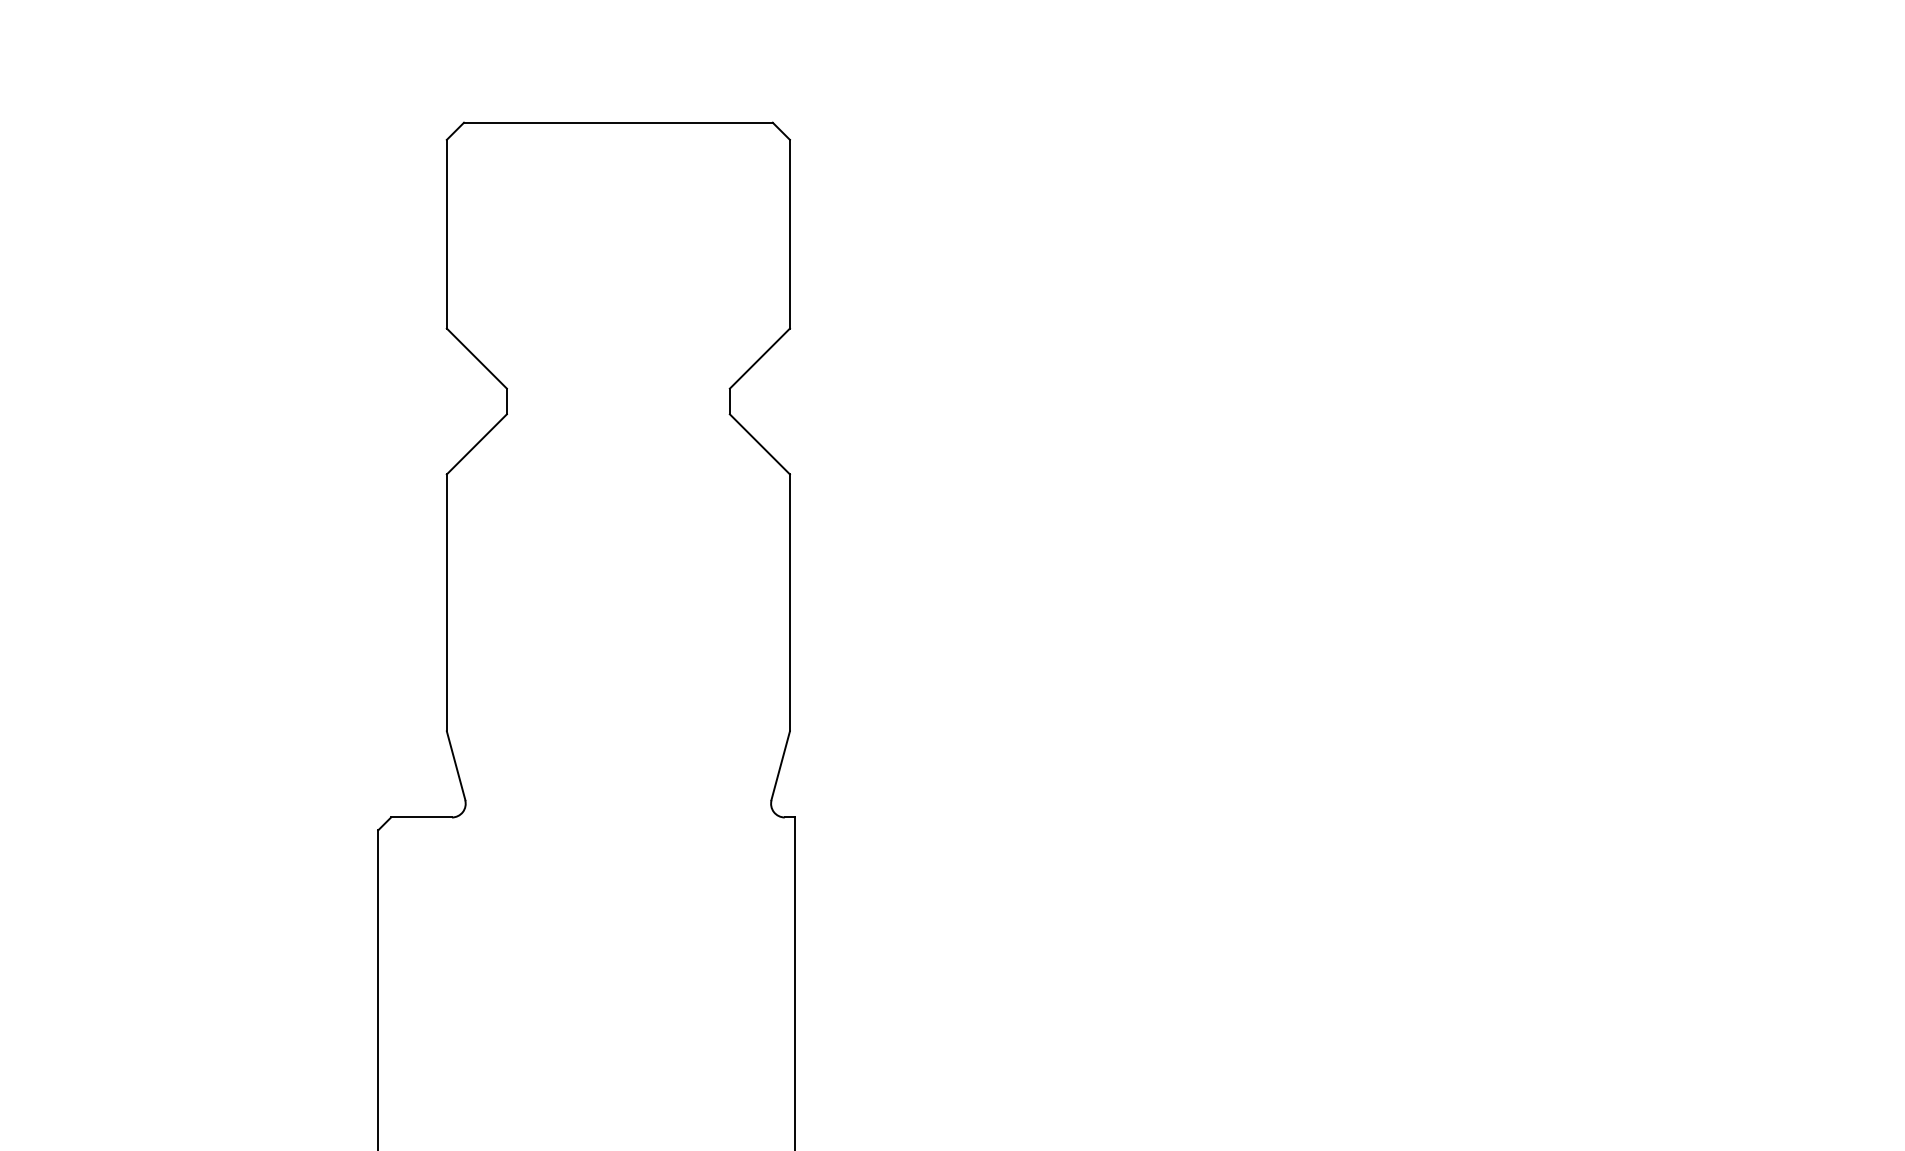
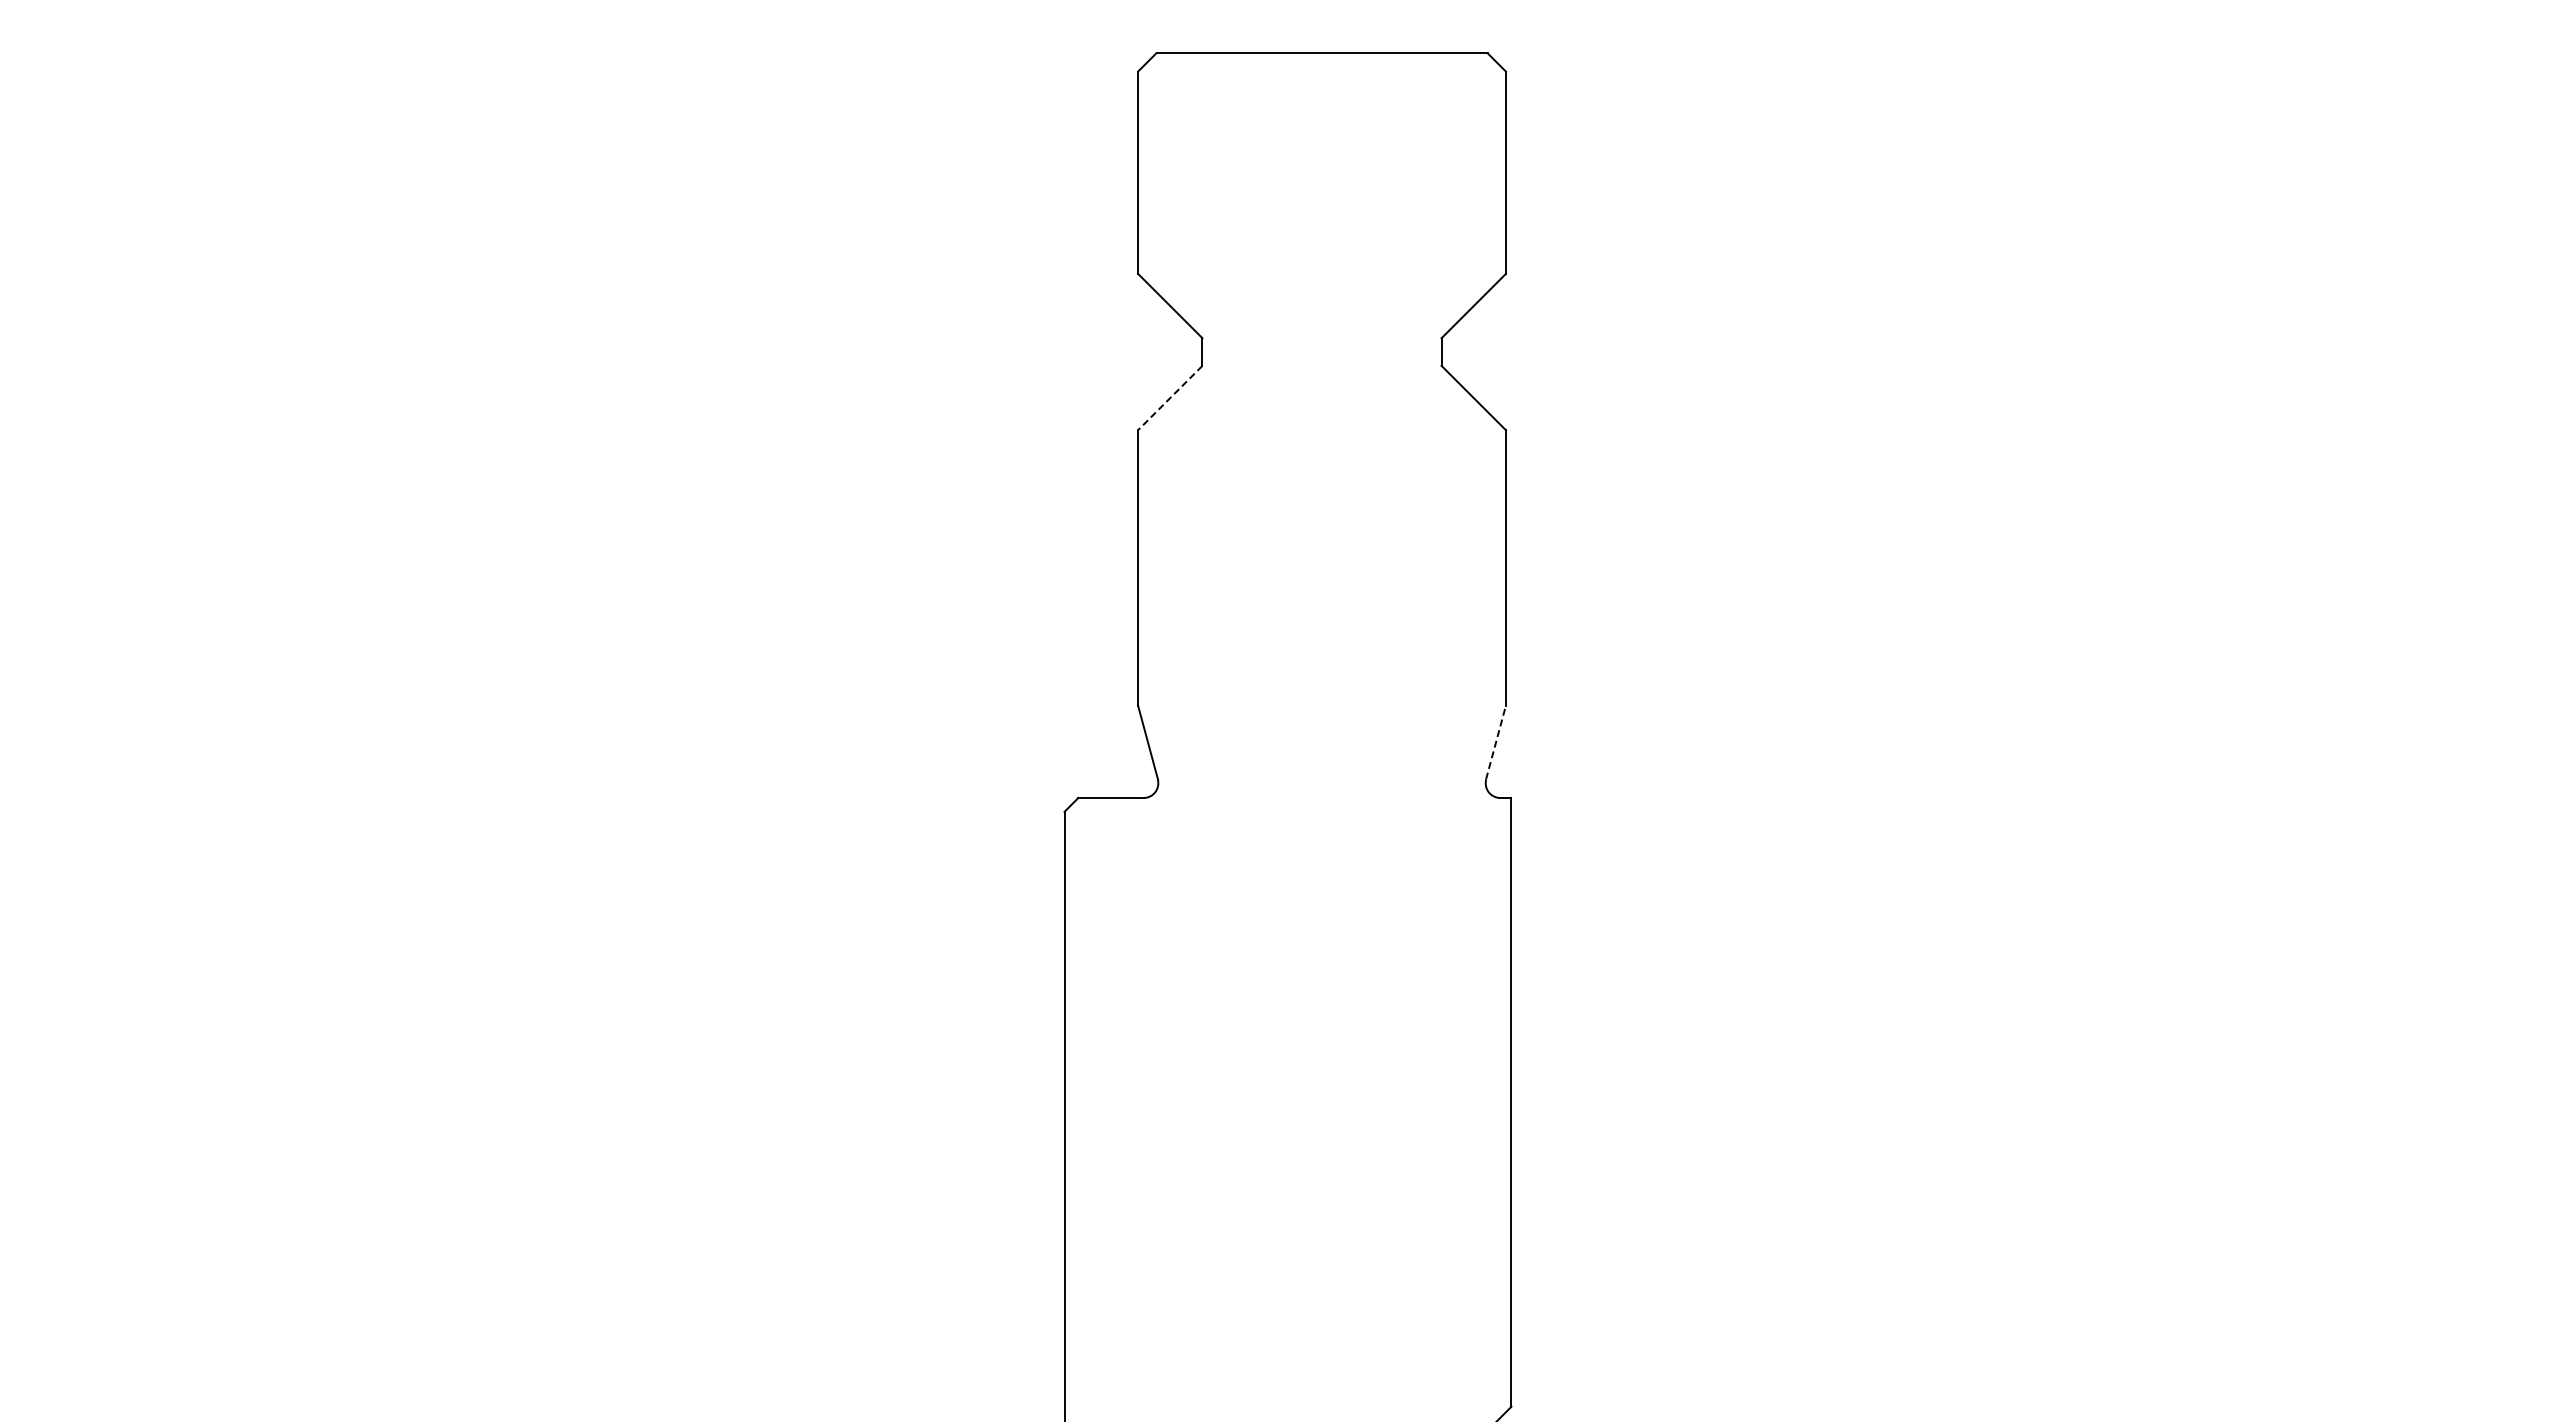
line: (477, 444) -> (1170, 398), solid -> dashed
line: (781, 765) -> (1496, 742), solid -> dashed

